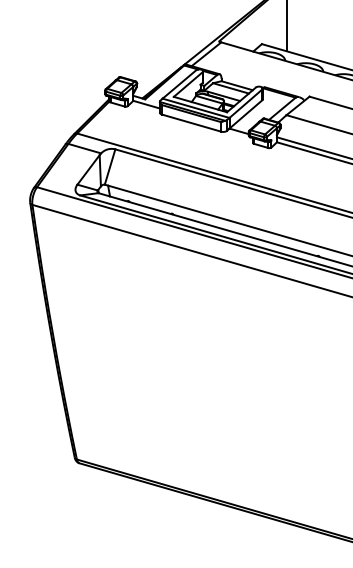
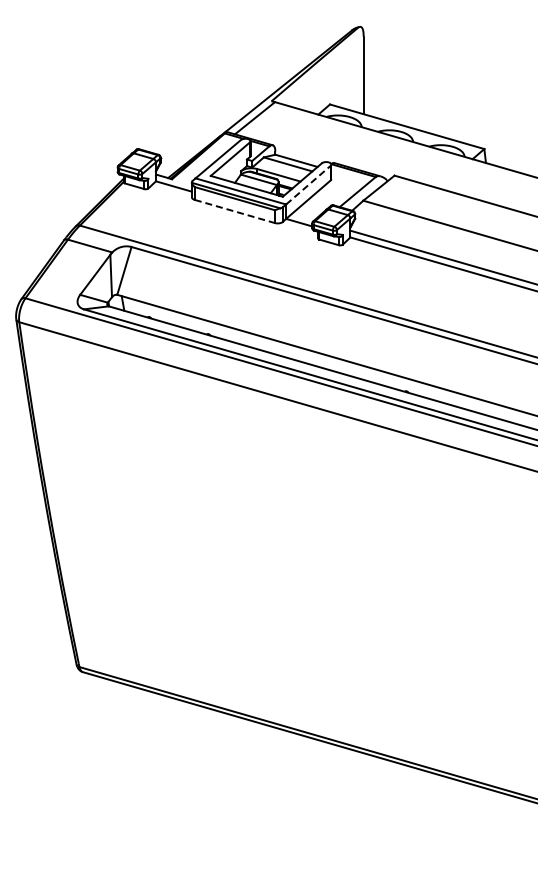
line: (246, 103) -> (308, 184), solid -> dashed
line: (191, 123) -> (234, 211), solid -> dashed

